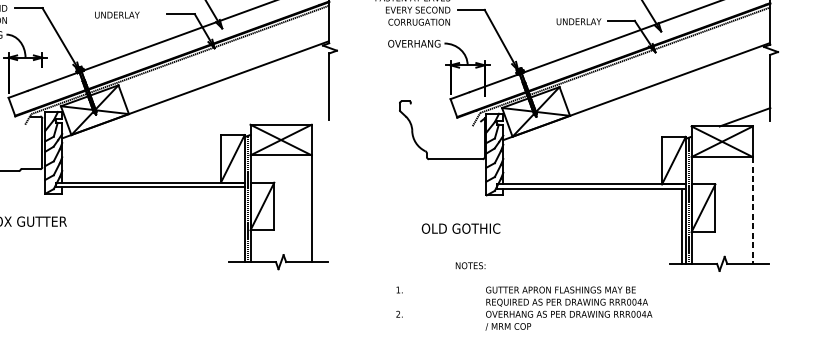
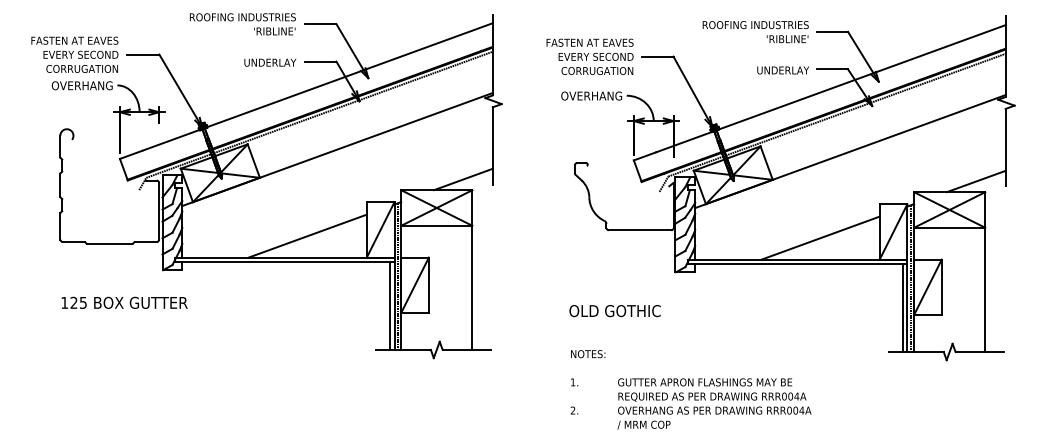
text: (117, 14) -> (270, 62), moved
line: (303, 115) -> (462, 179), added
line: (169, 163) -> (307, 235), added
line: (611, 165) -> (820, 237), added
line: (752, 211) -> (985, 290), dashed -> solid
line: (240, 223) -> (389, 305), added
text: (460, 229) -> (614, 311), moved
text: (470, 266) -> (588, 354), moved
text: (568, 308) -> (714, 403), moved

